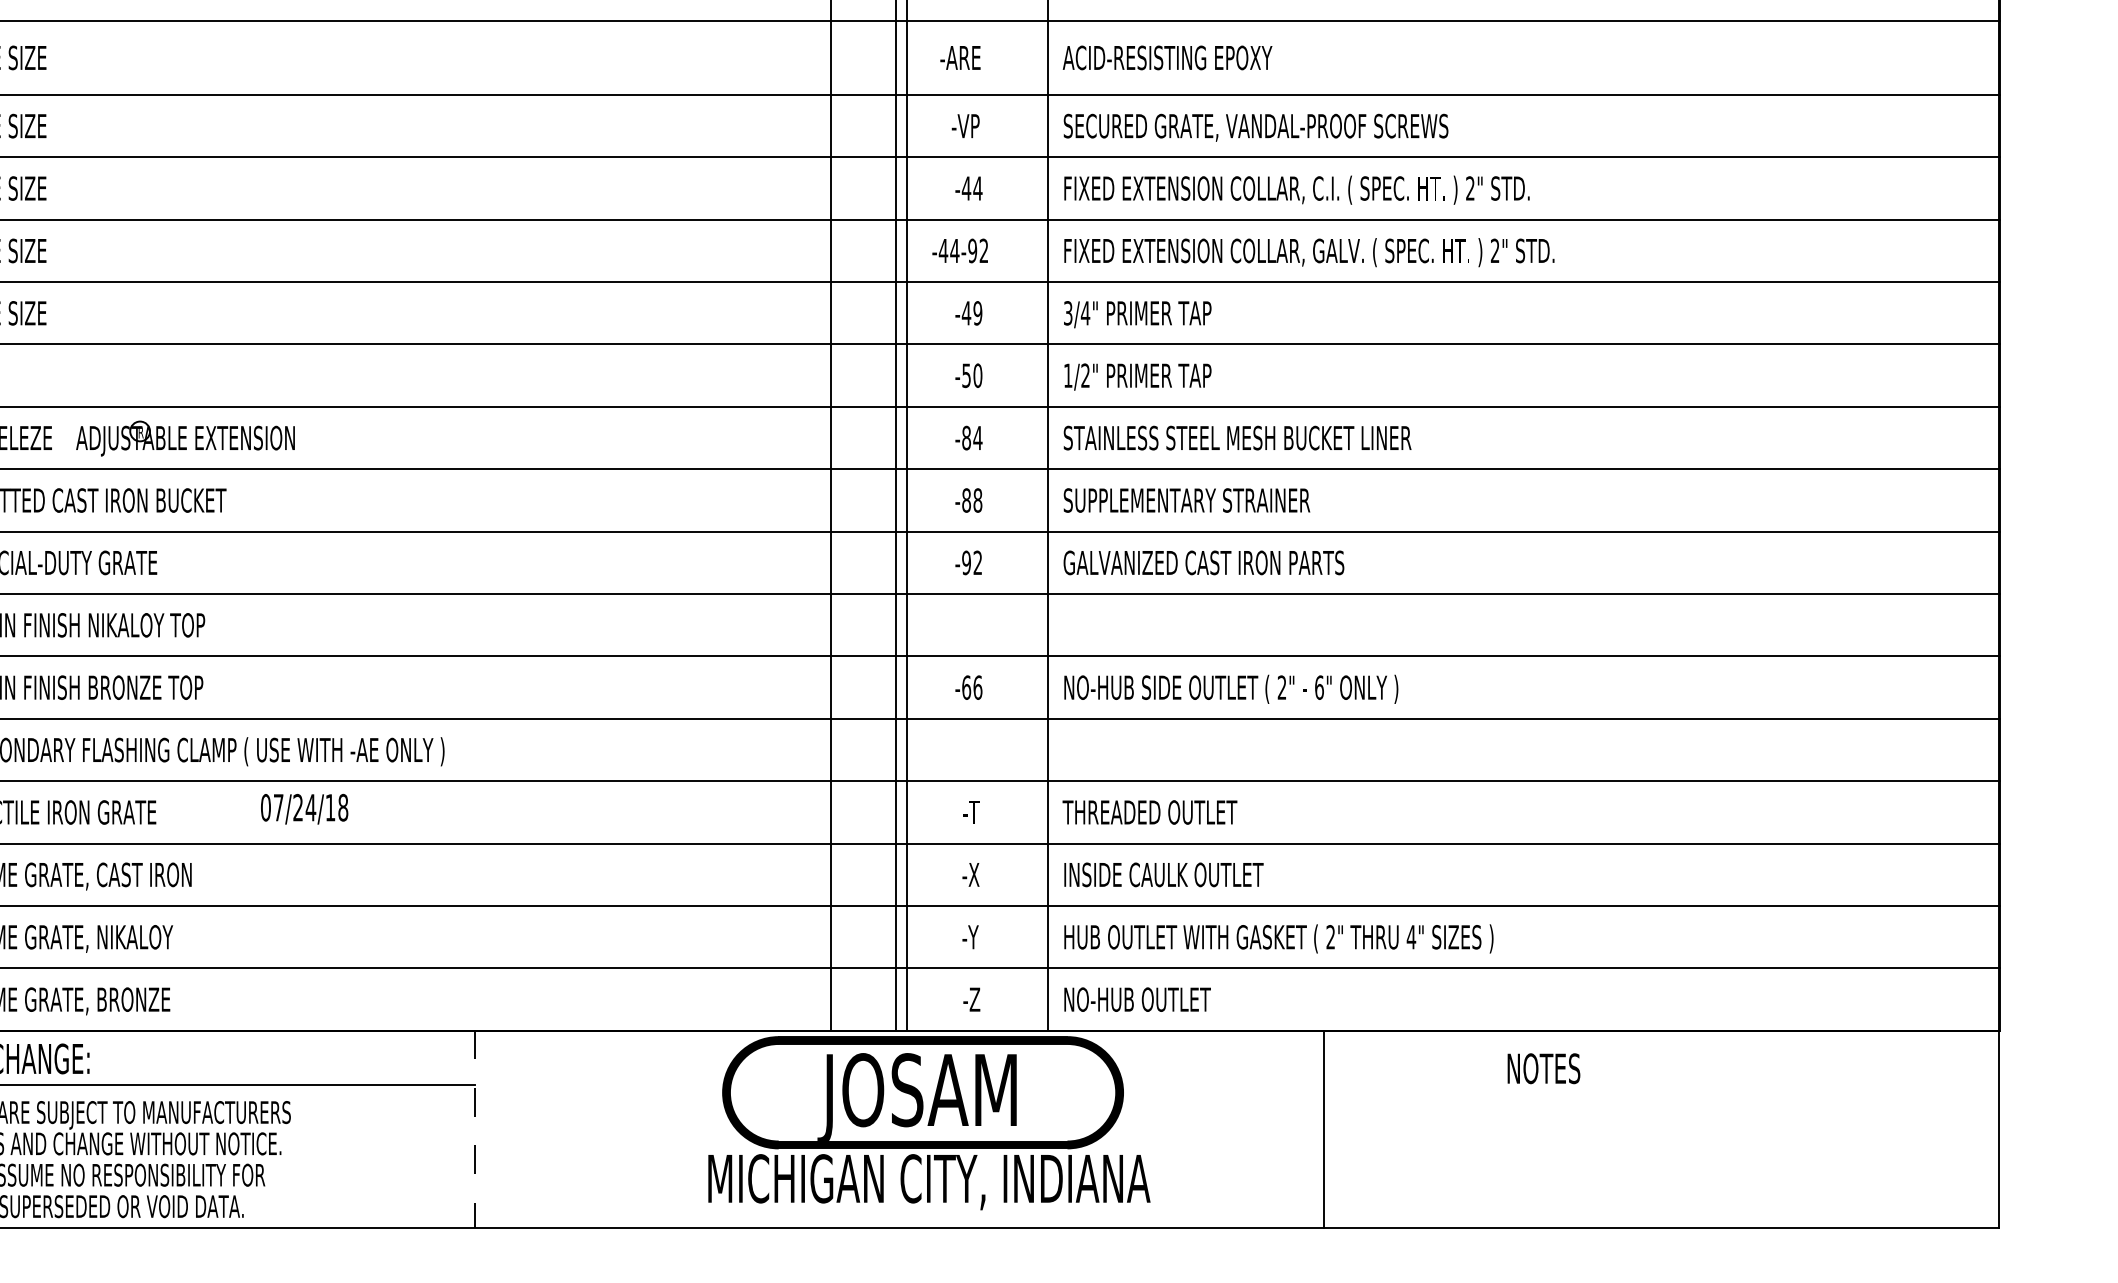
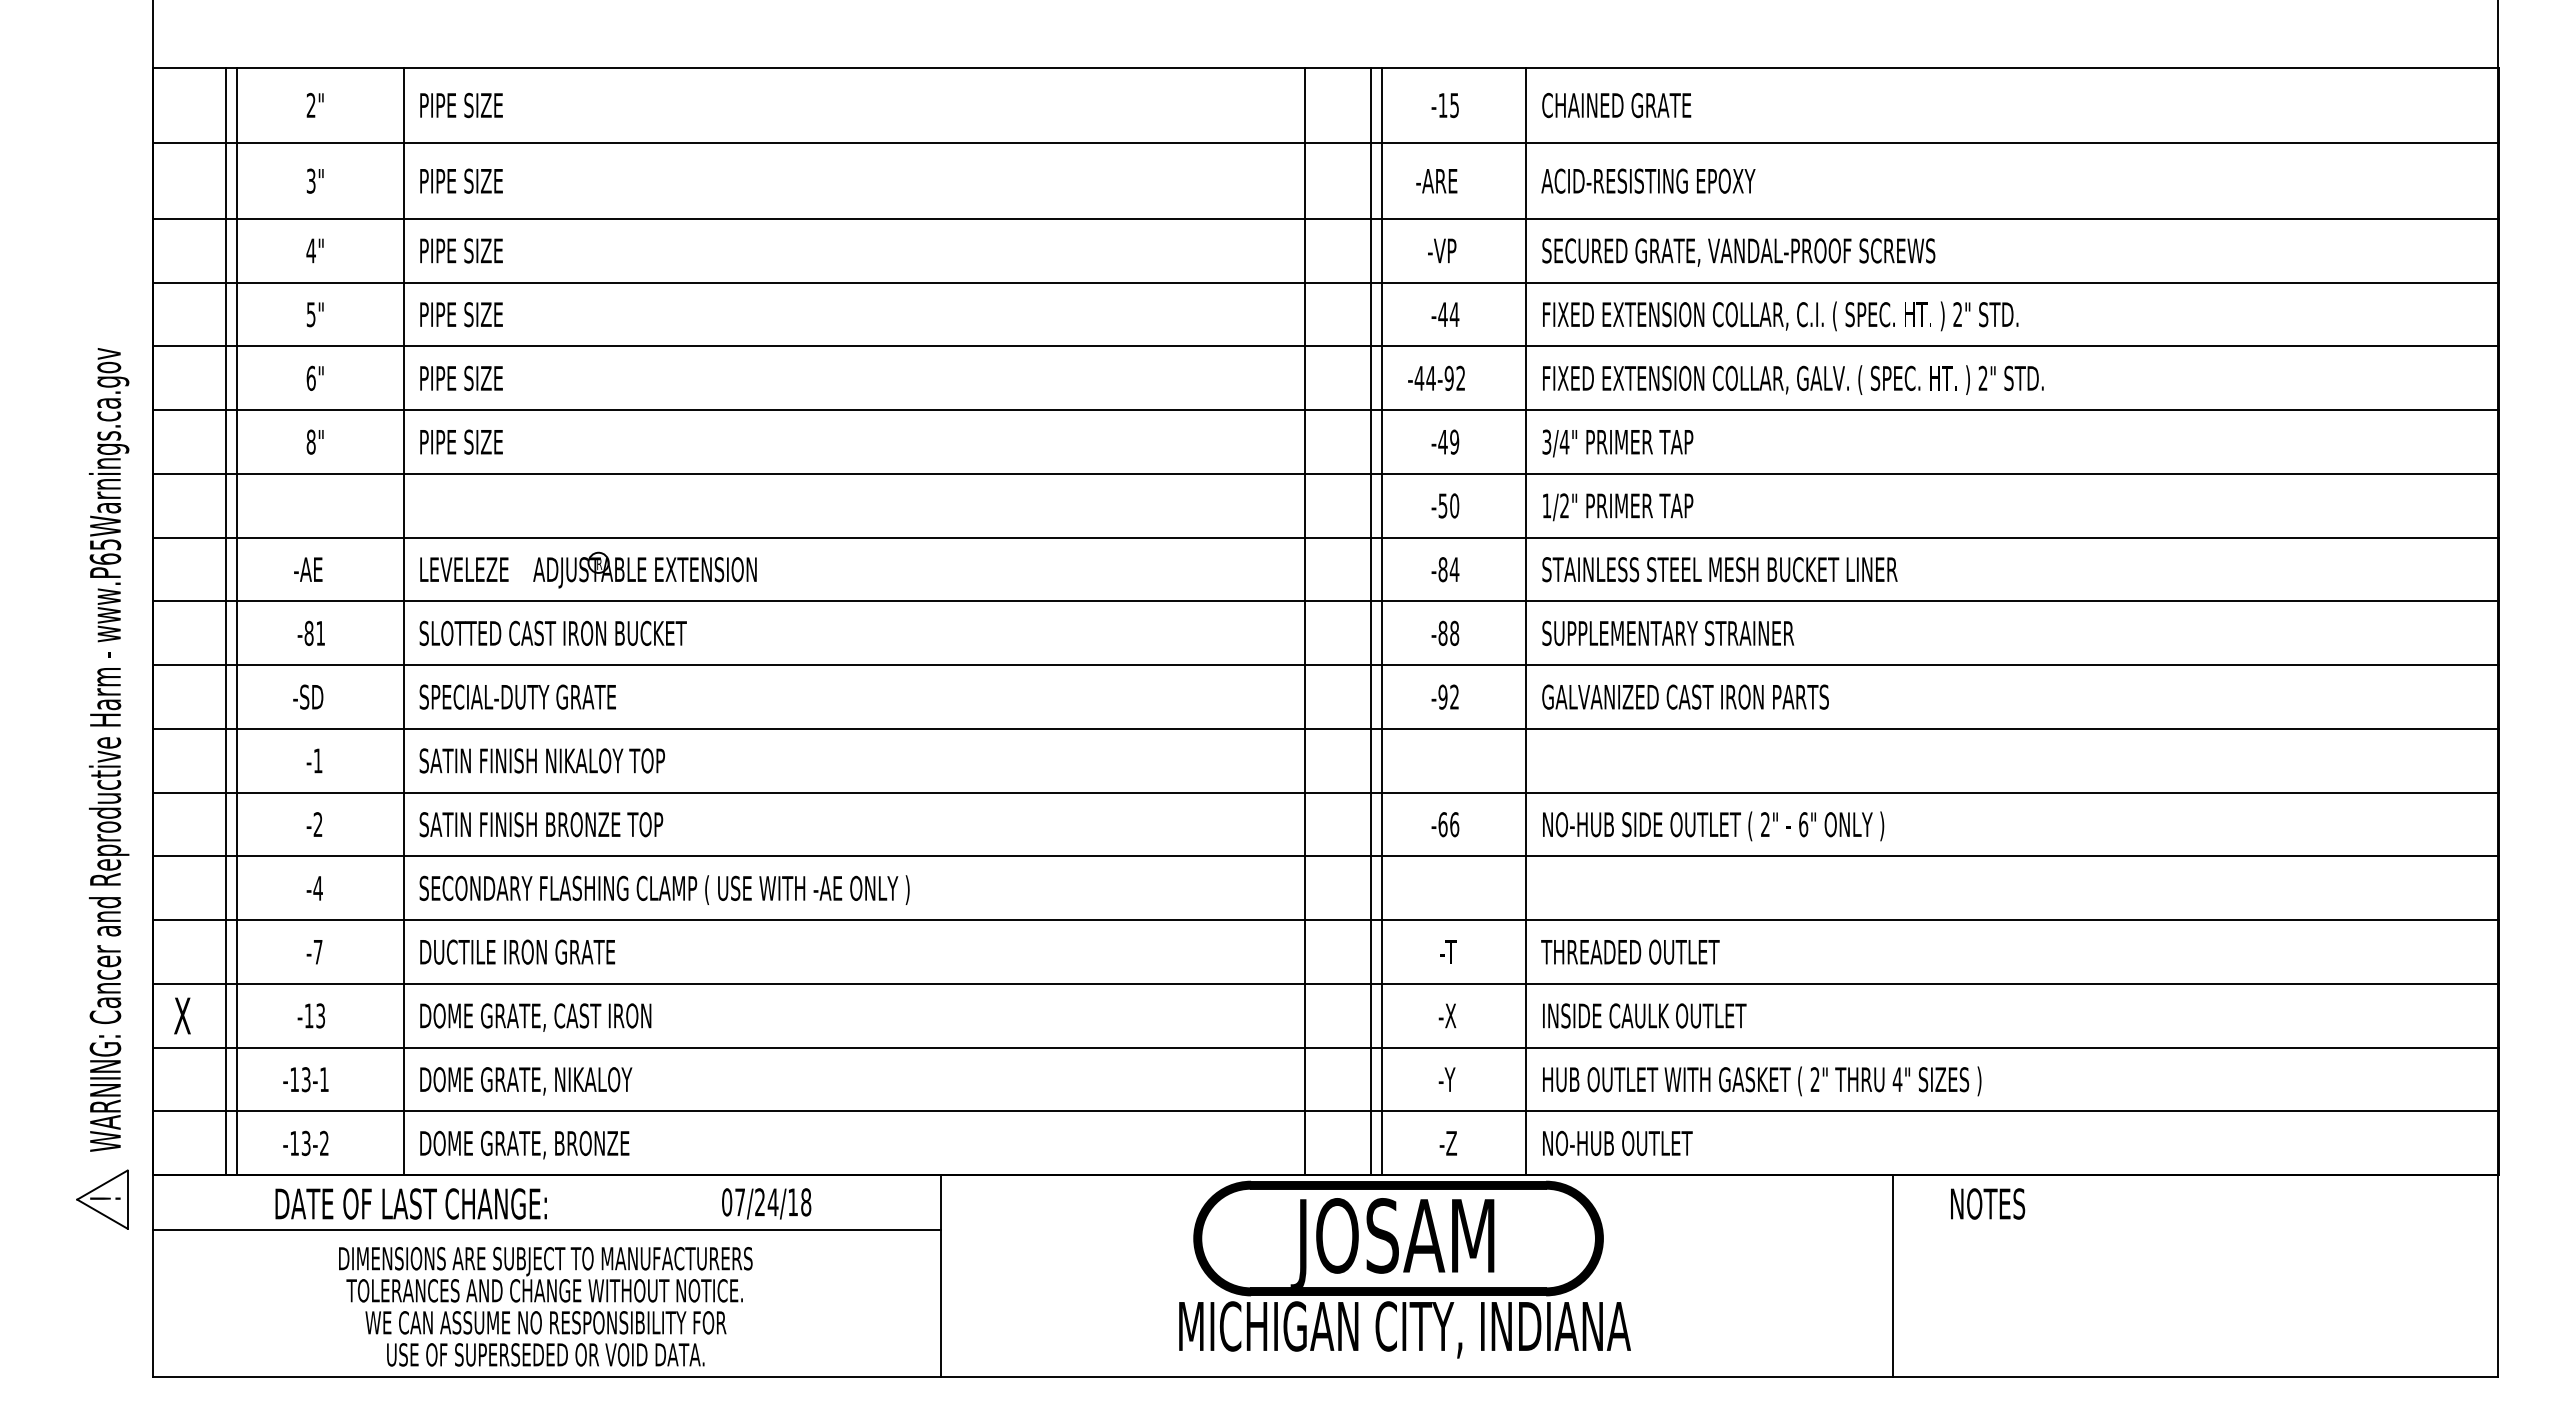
text: (304, 808) -> (766, 1203), moved
text: (1544, 1068) -> (1988, 1203), moved
line: (474, 1128) -> (940, 1275), dashed -> solid
line: (1324, 1128) -> (1893, 1275), moved

